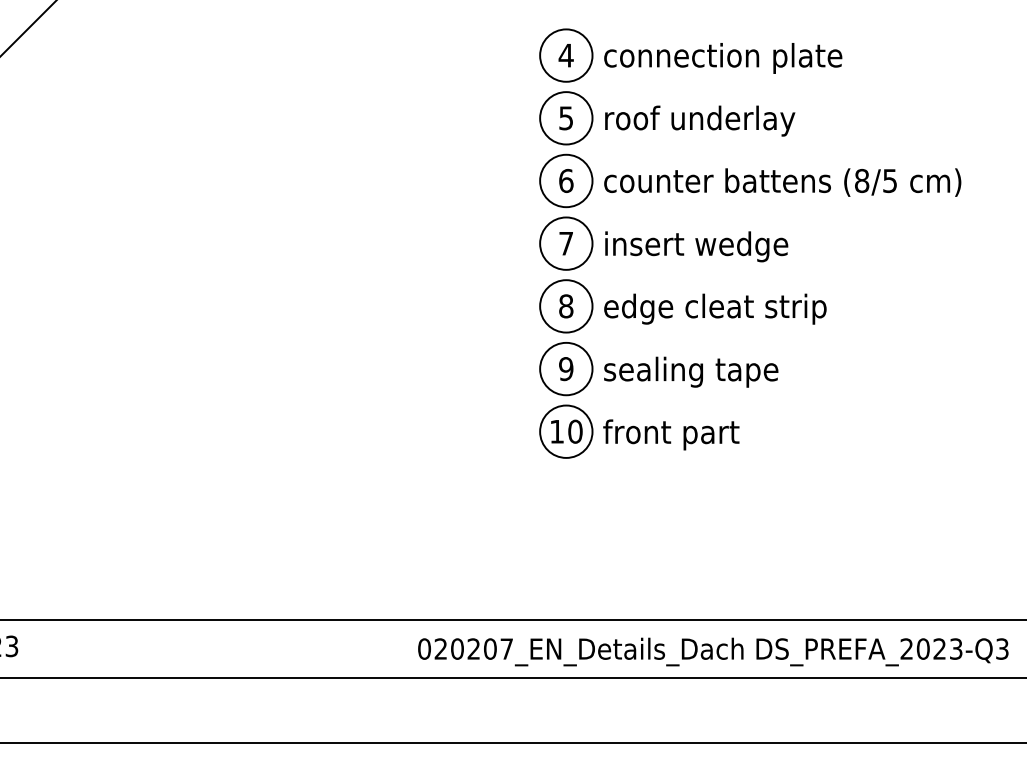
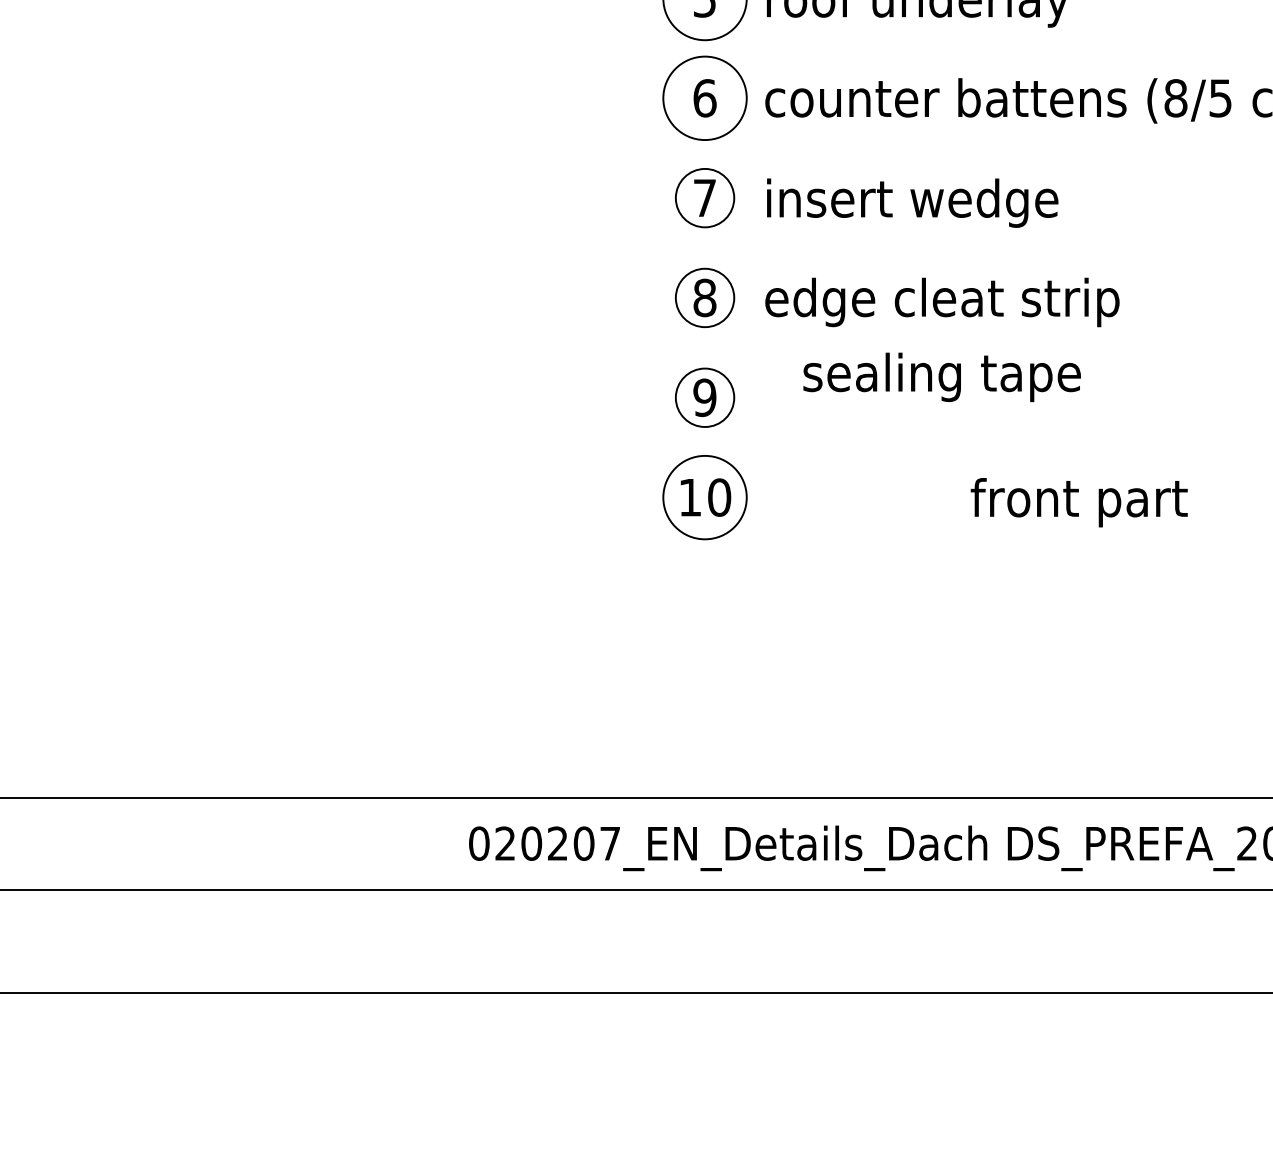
circle: (566, 243) -> (705, 197), size x0.7
circle: (566, 306) -> (705, 298), size x0.7
circle: (566, 368) -> (705, 396), size x0.7
text: (691, 371) -> (942, 376), moved
text: (671, 434) -> (1079, 501), moved

